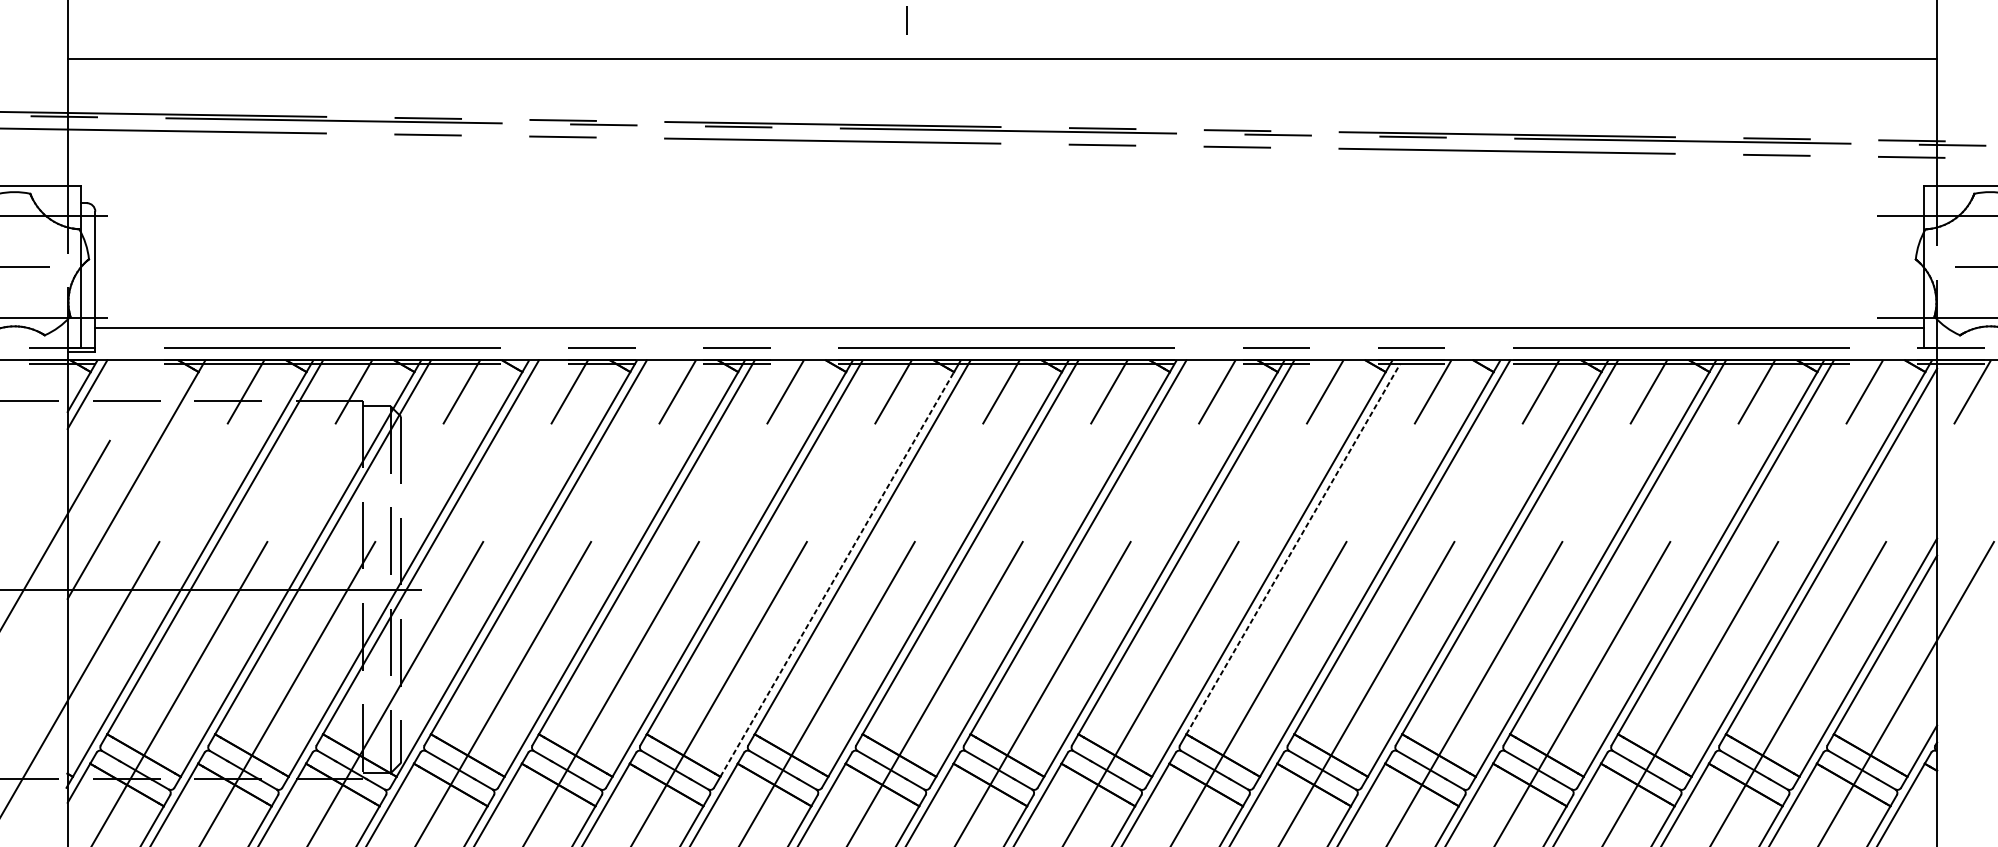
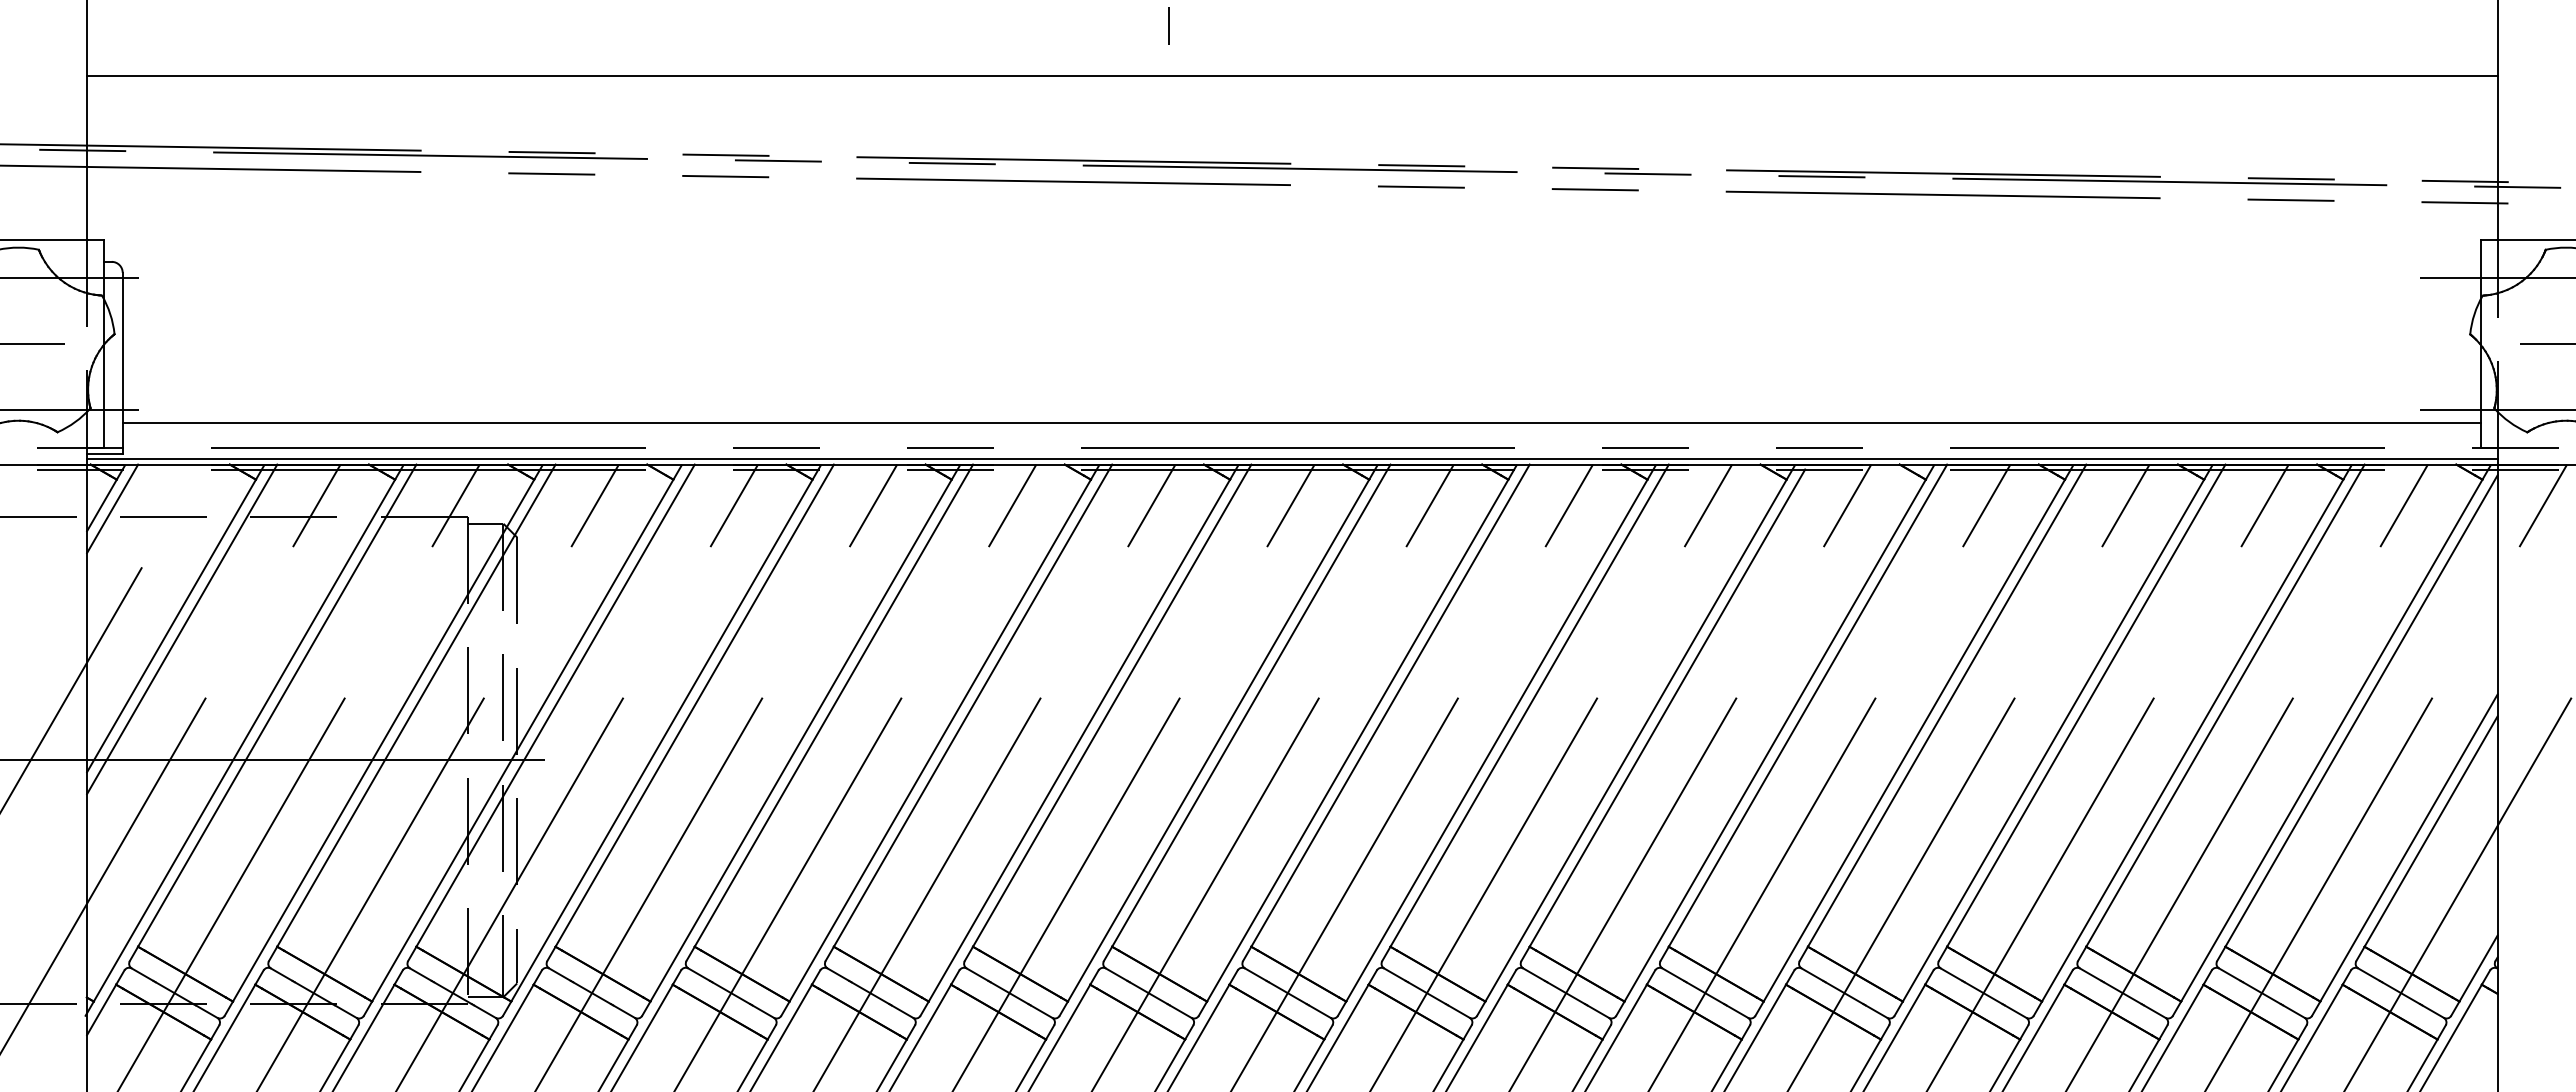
line: (1002, 356) -> (1292, 459), added
line: (141, 488) -> (182, 629), added
line: (1293, 549) -> (1667, 708), dashed -> solid
line: (837, 574) -> (1079, 740), dashed -> solid

